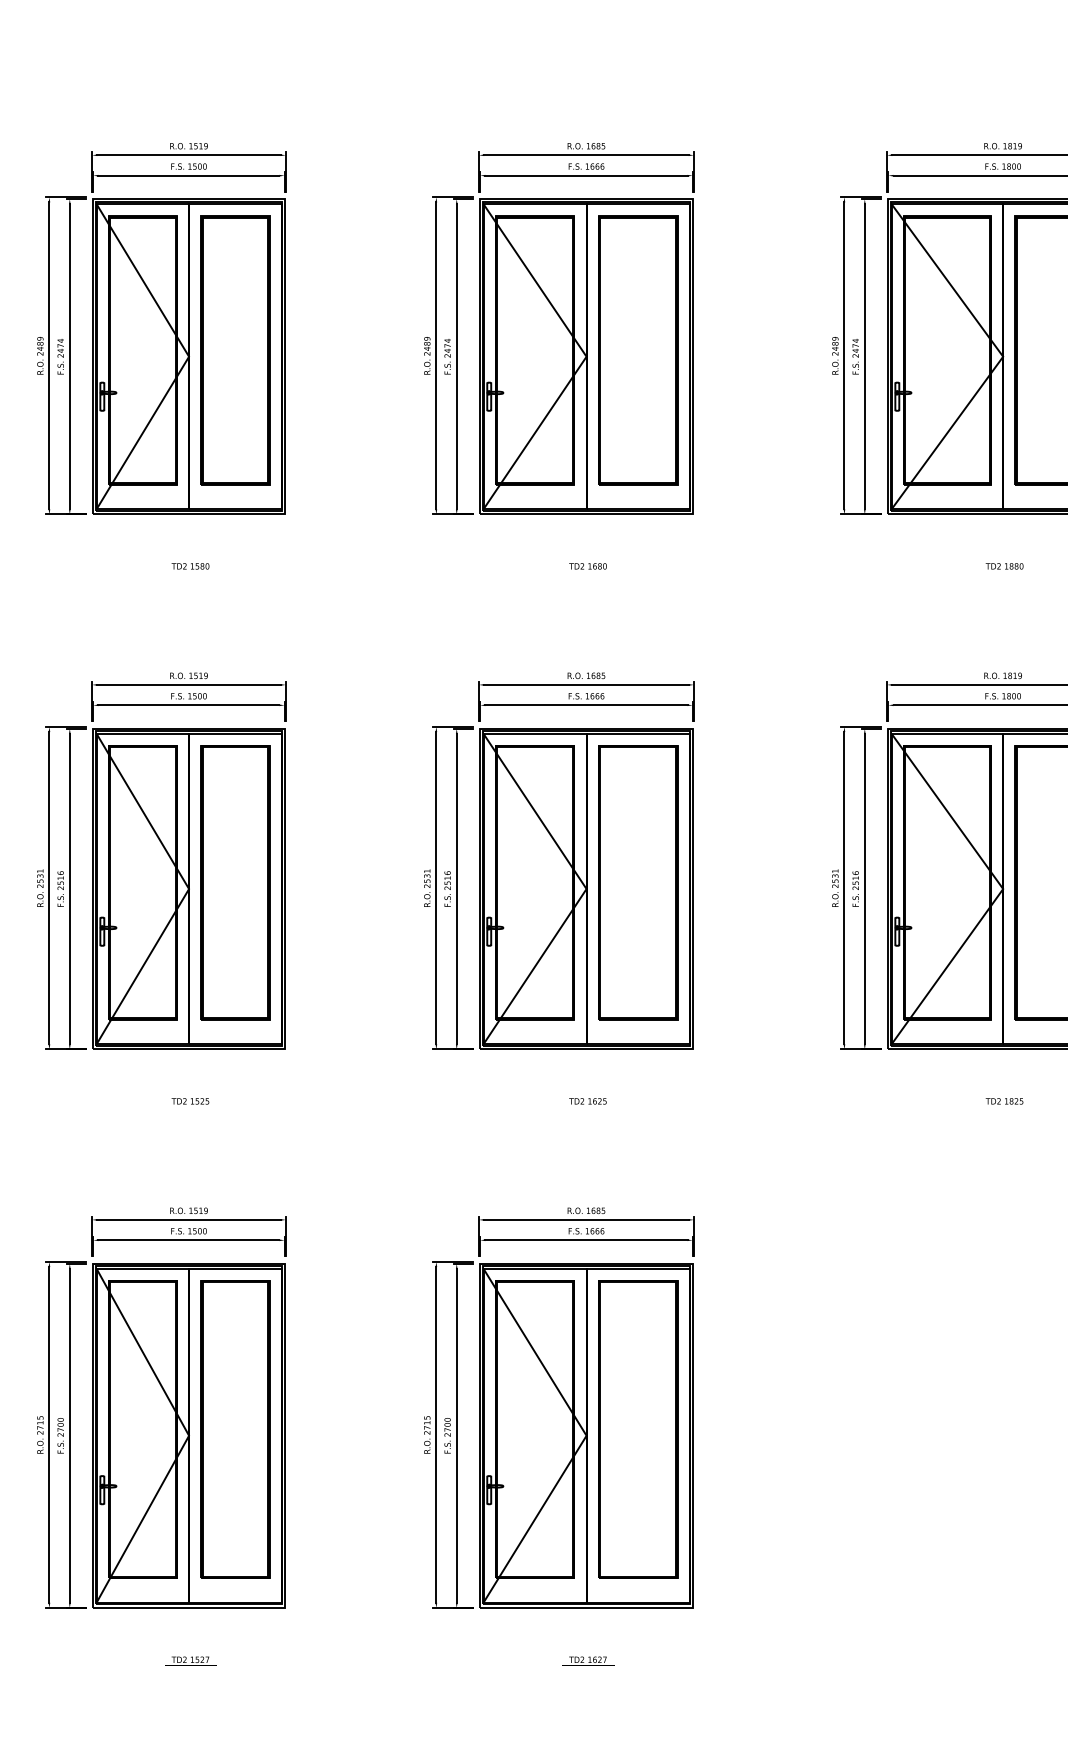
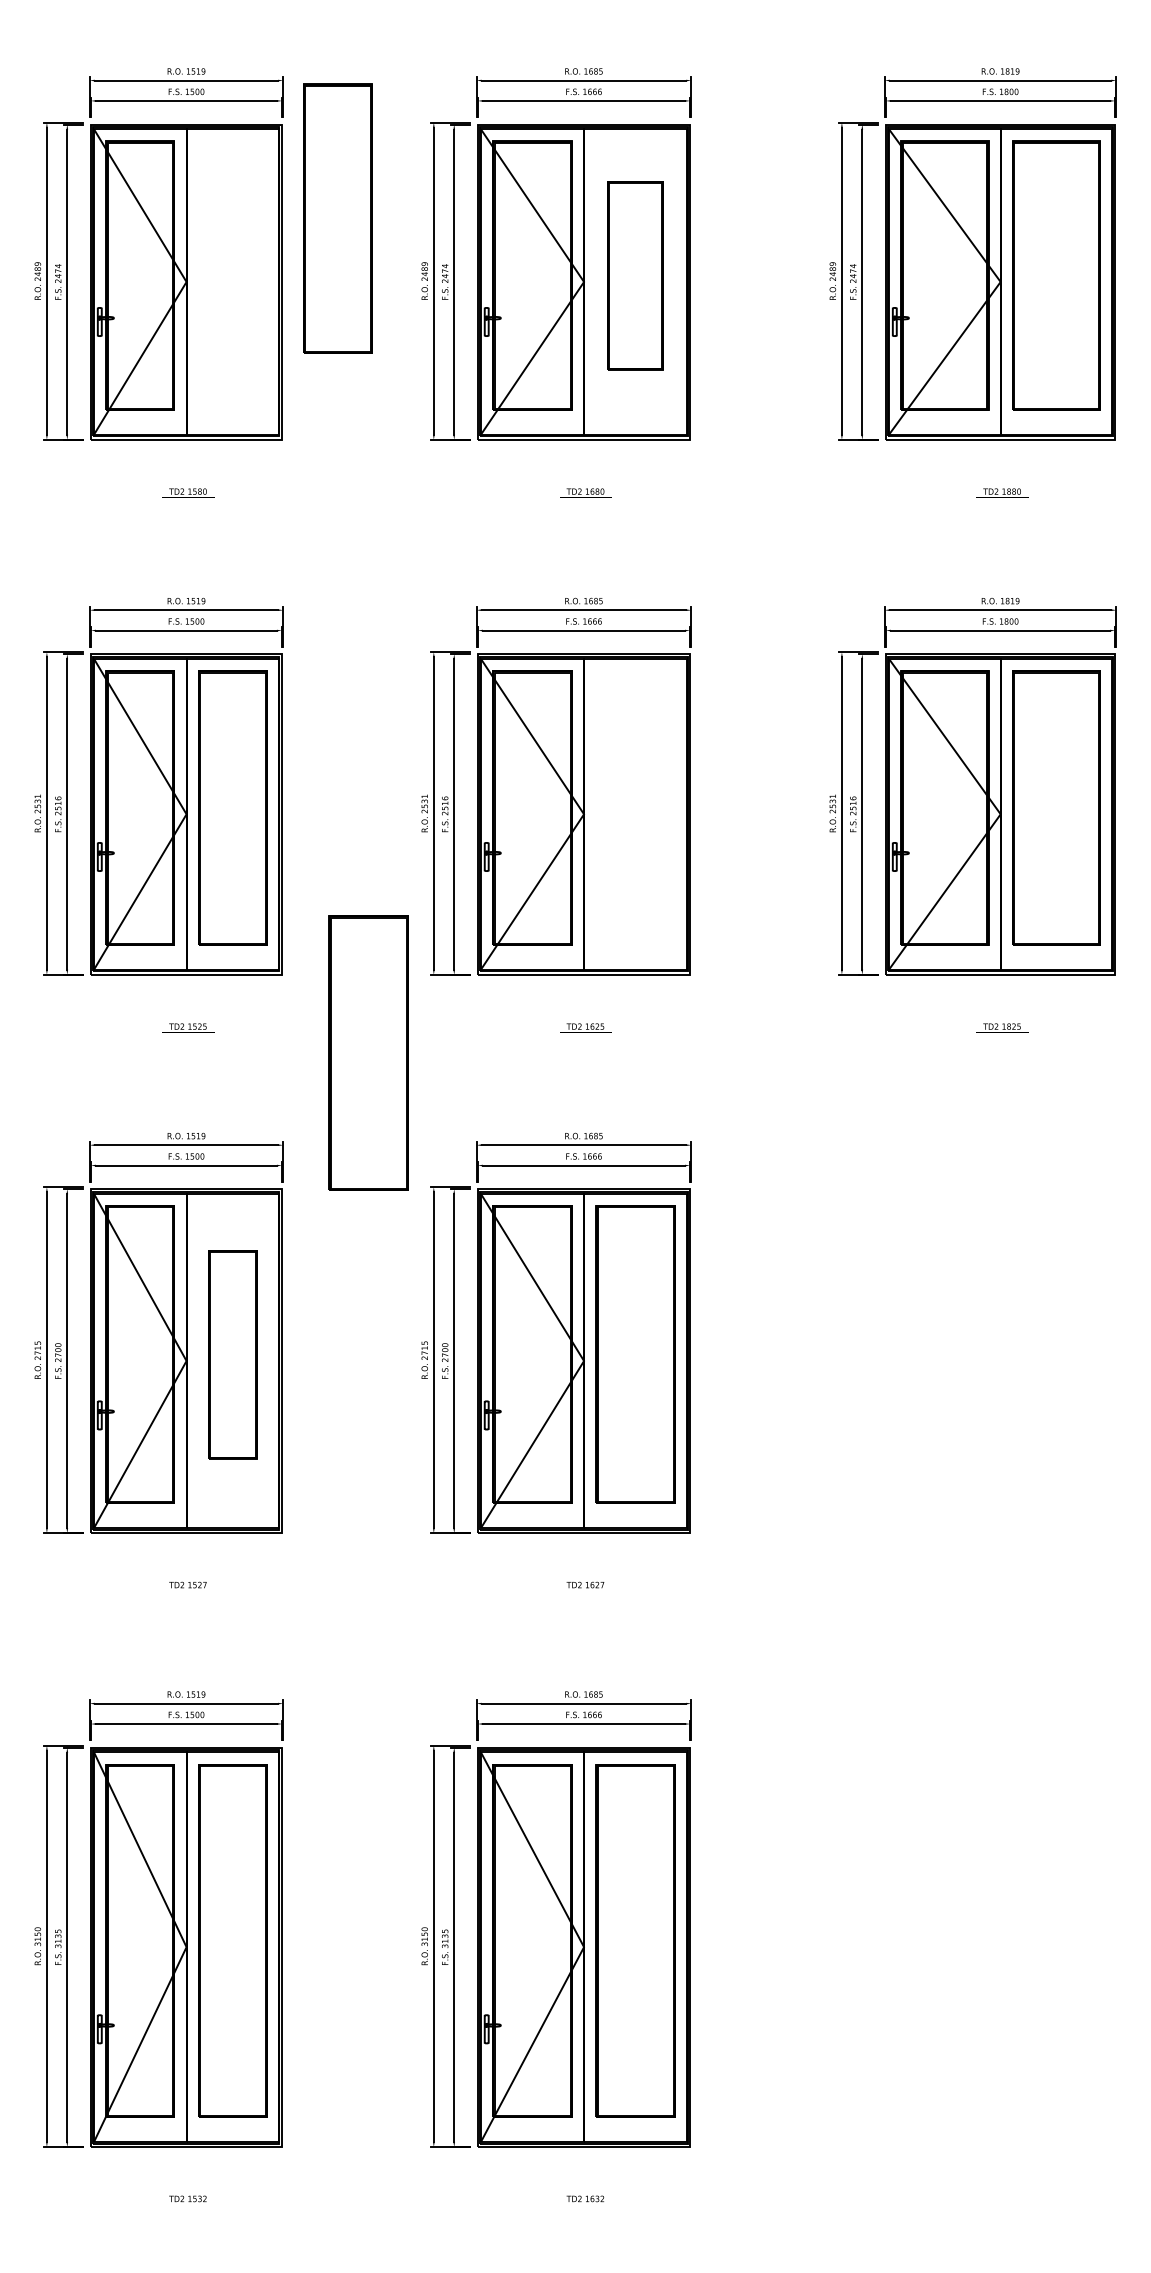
part: (235, 350) -> (337, 218), moved
part: (638, 350) -> (635, 275), size x0.7
part: (638, 882) -> (368, 1052), moved
part: (235, 1429) -> (232, 1354), size x0.7

